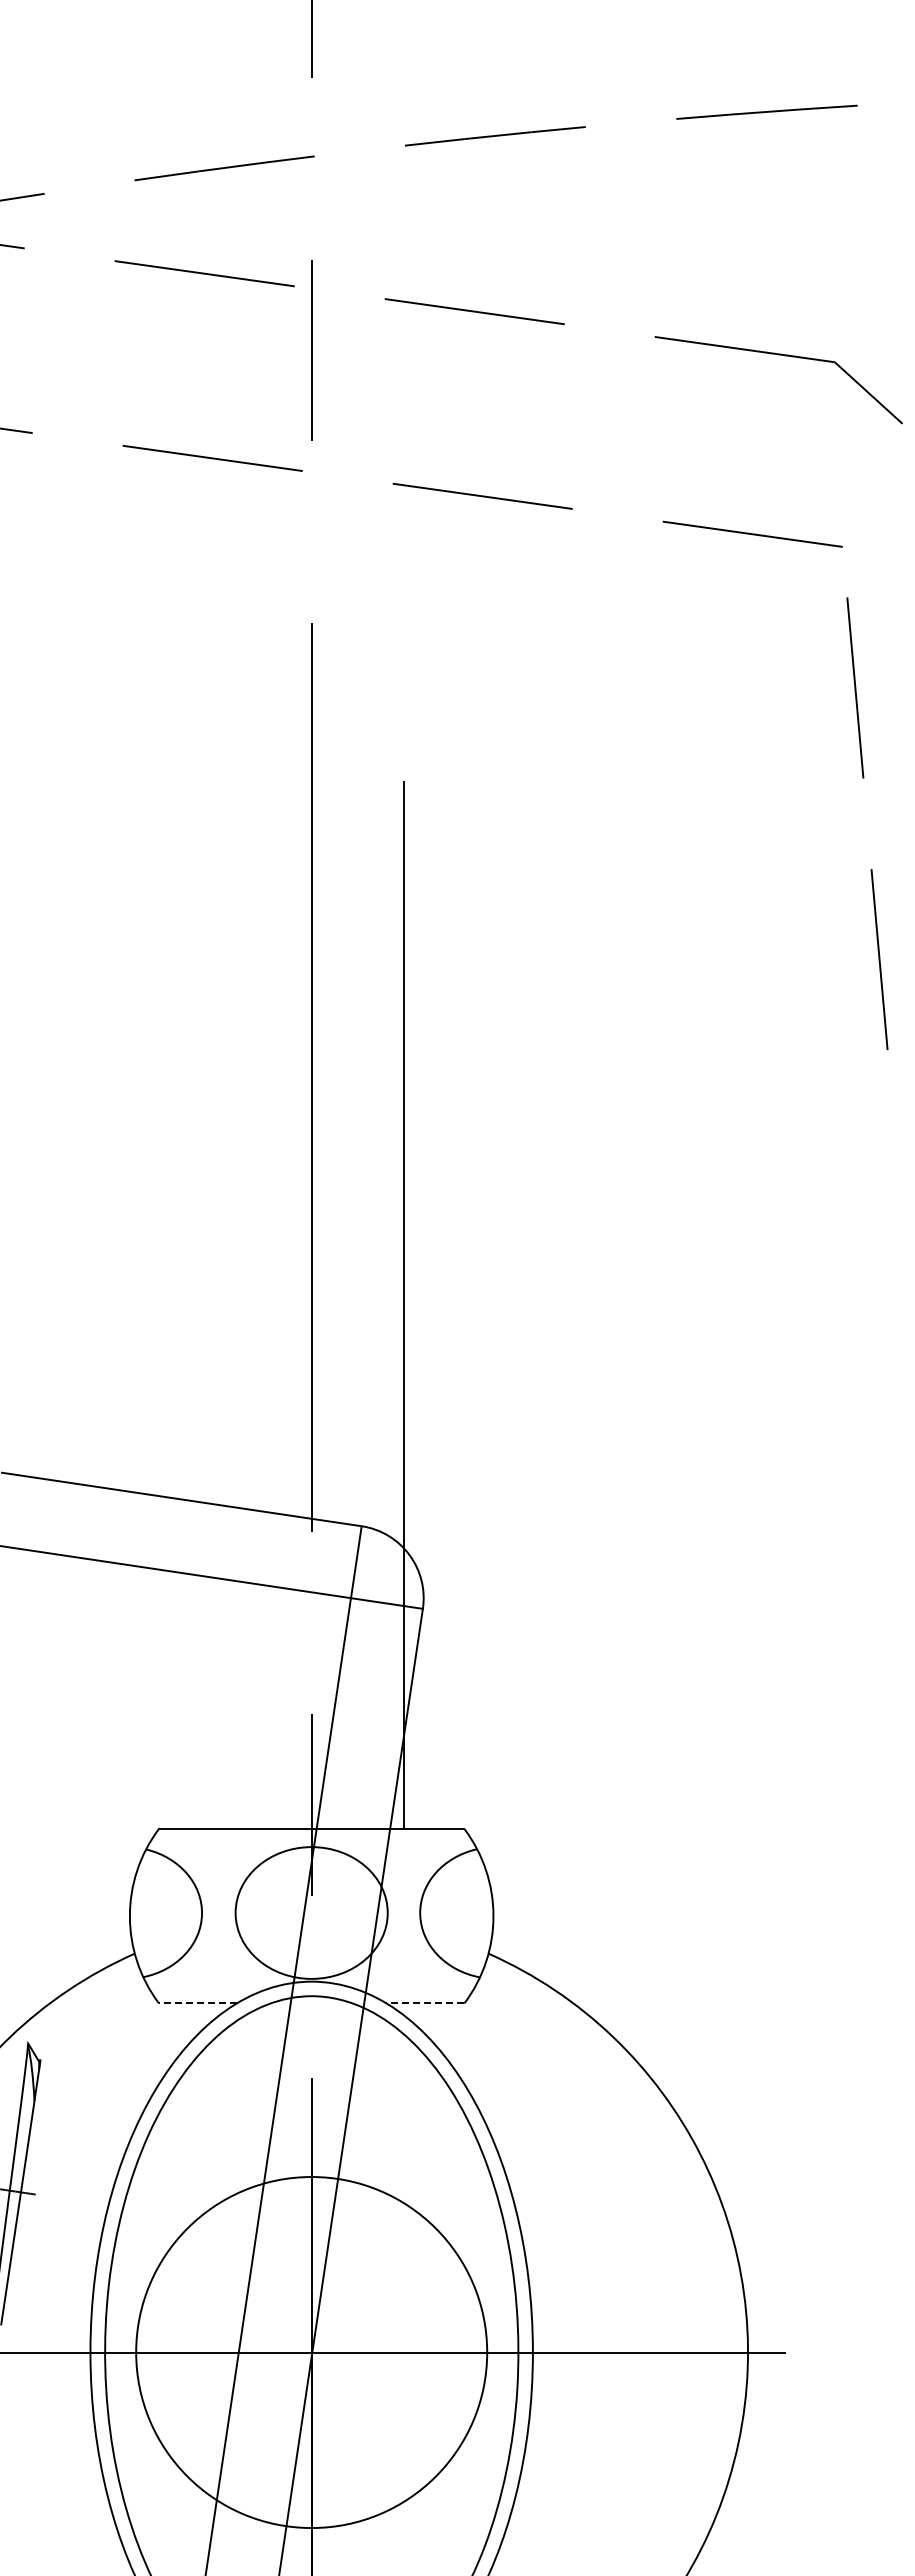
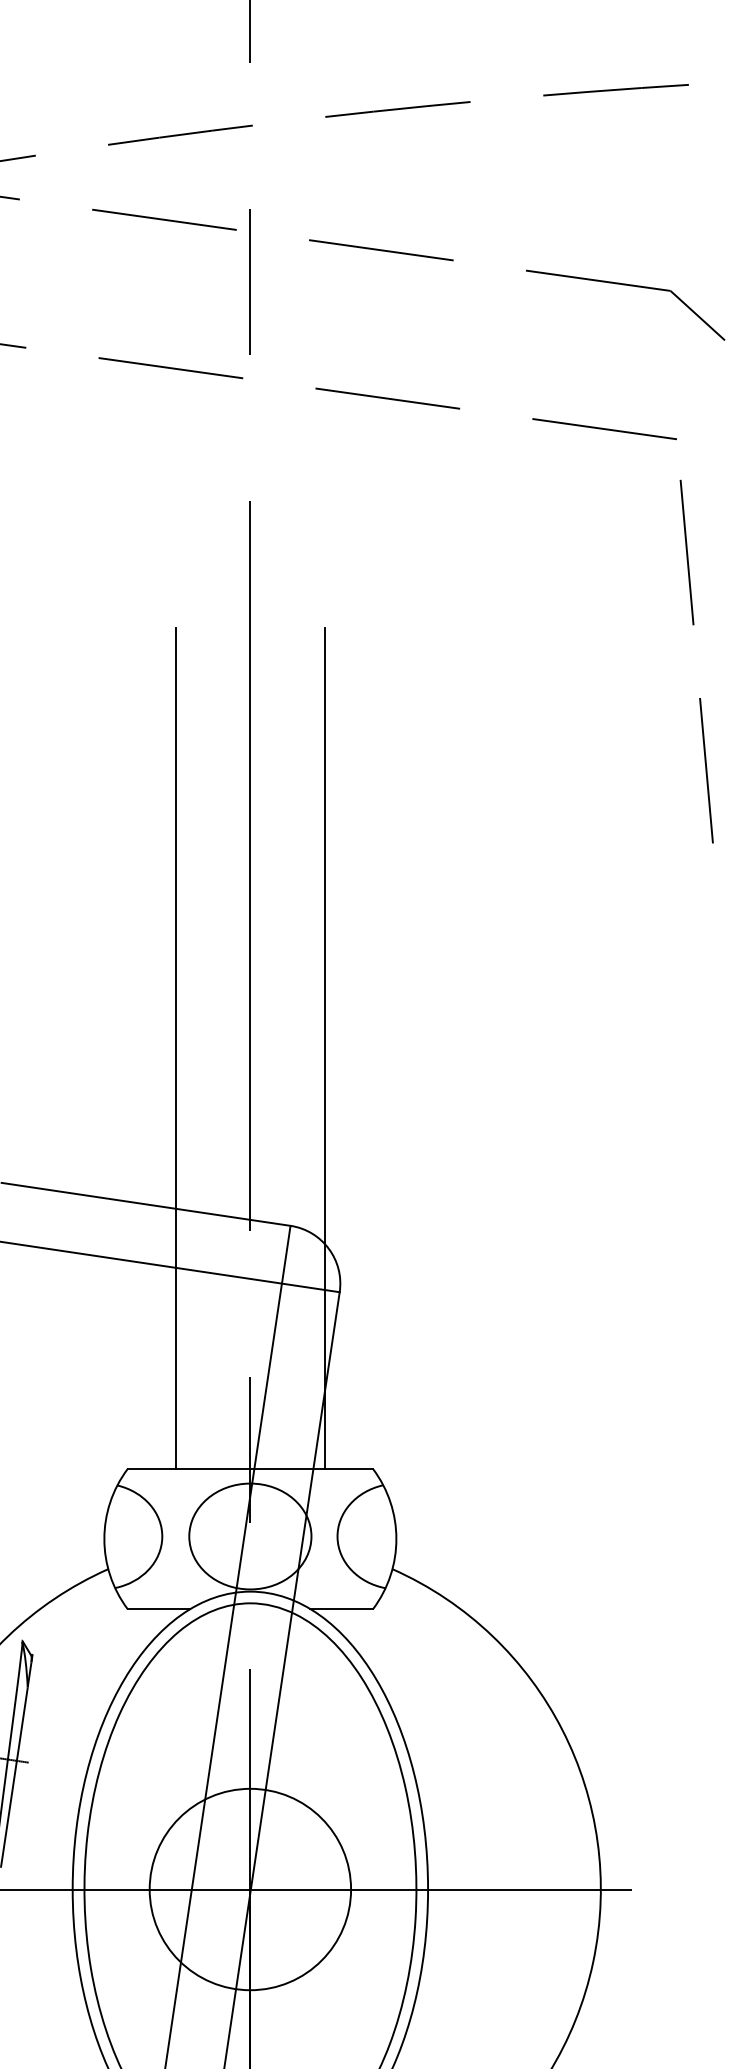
line: (219, 1304) -> (176, 1047), added
line: (197, 2003) -> (158, 1609), dashed -> solid
line: (425, 2003) -> (341, 1609), dashed -> solid
circle: (311, 2352) -> (250, 1889), size x0.71

